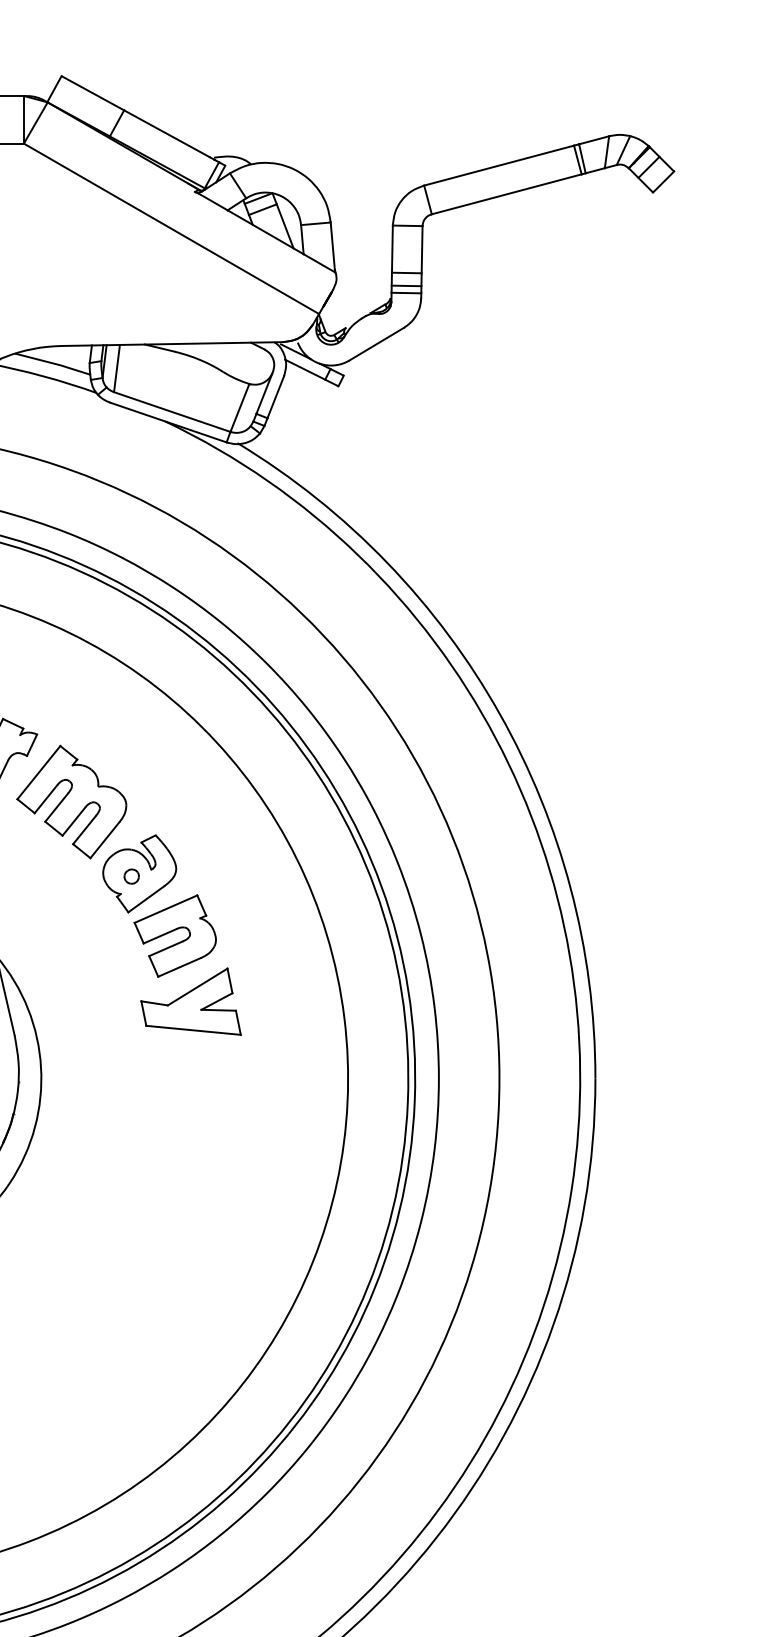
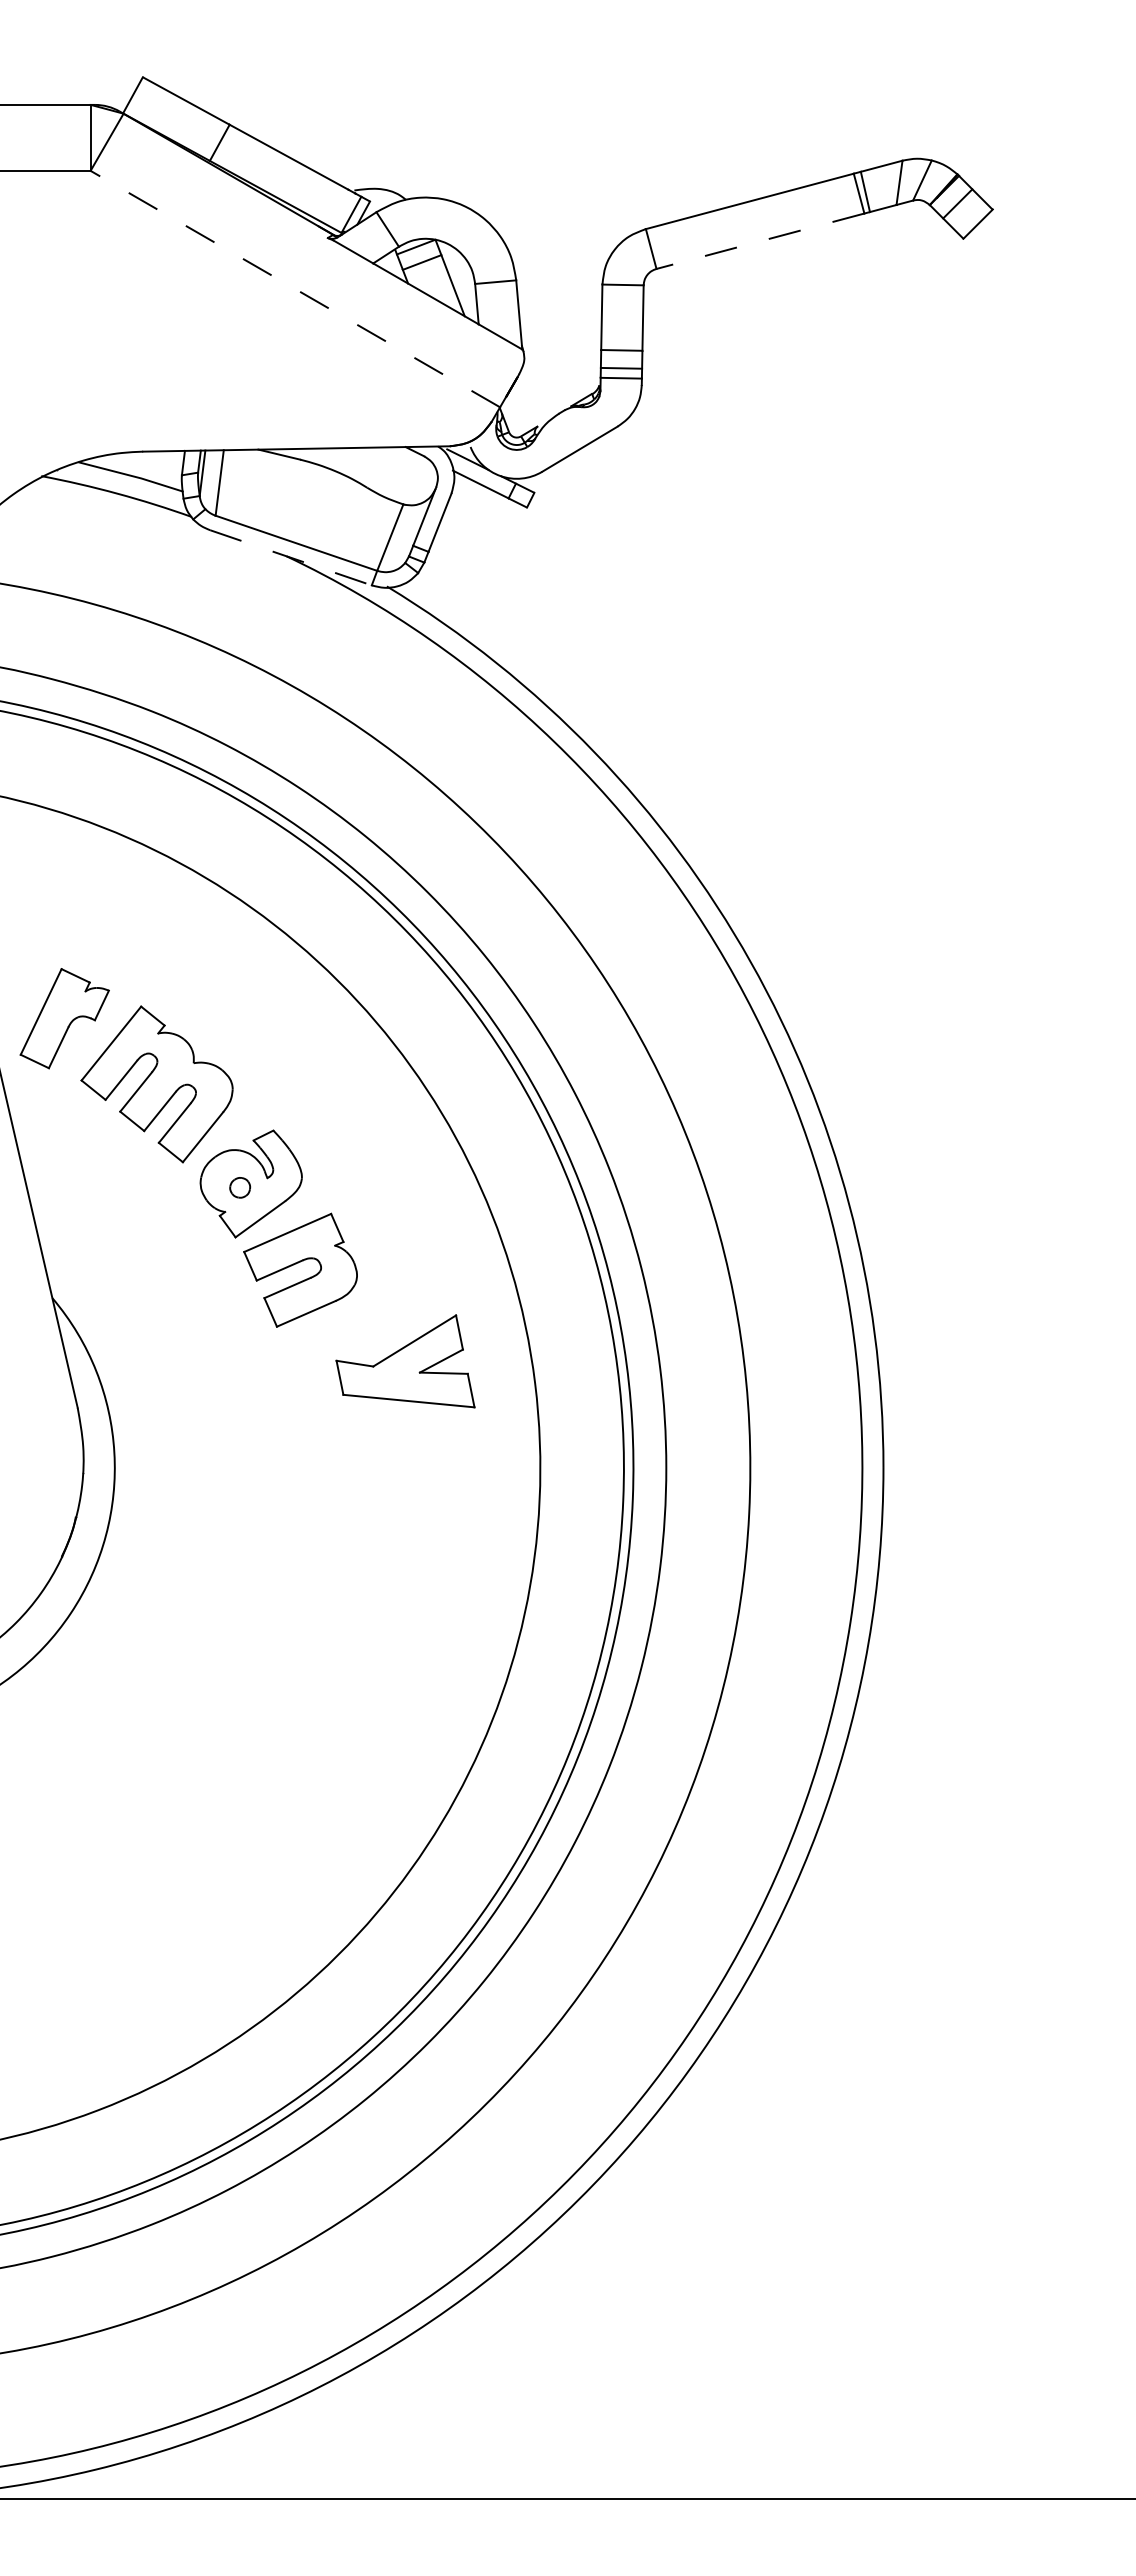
line: (506, 194) -> (760, 241), solid -> dashed
line: (170, 228) -> (294, 288), solid -> dashed
line: (168, 422) -> (291, 557), solid -> dashed
part: (191, 1001) -> (405, 1361), moved

